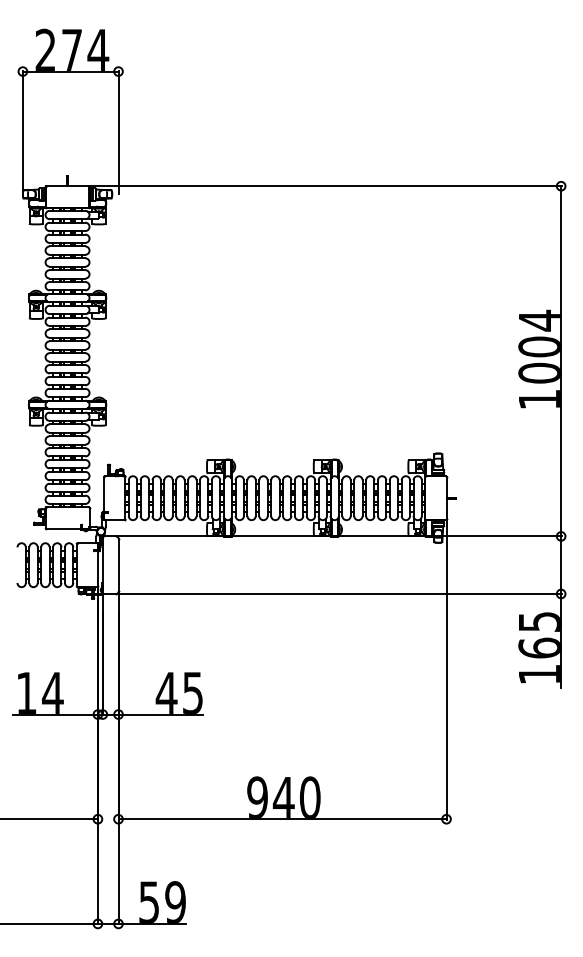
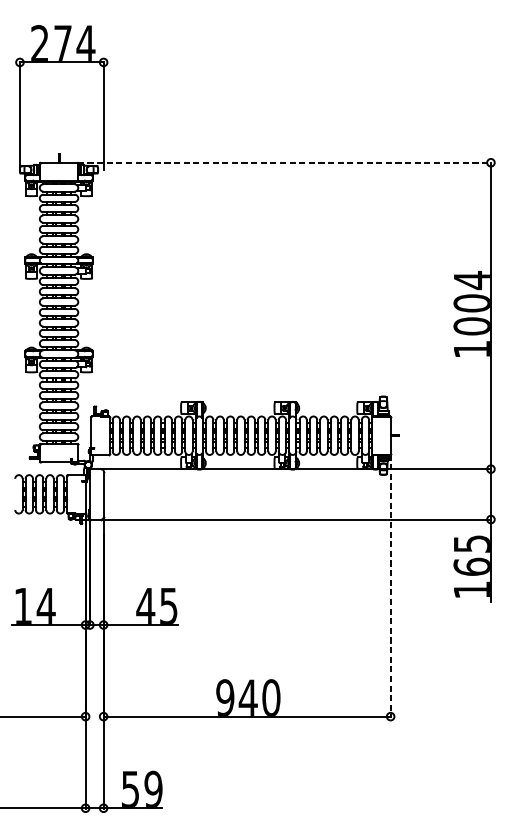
line: (325, 186) -> (284, 163), solid -> dashed
line: (446, 669) -> (390, 585), solid -> dashed

